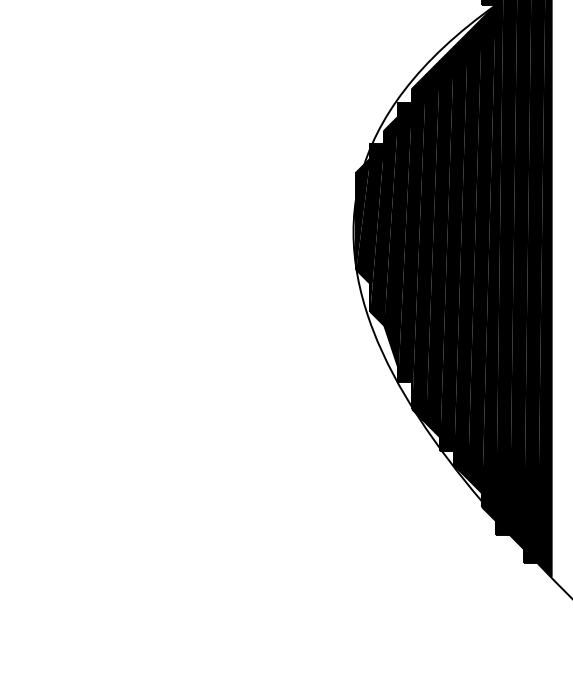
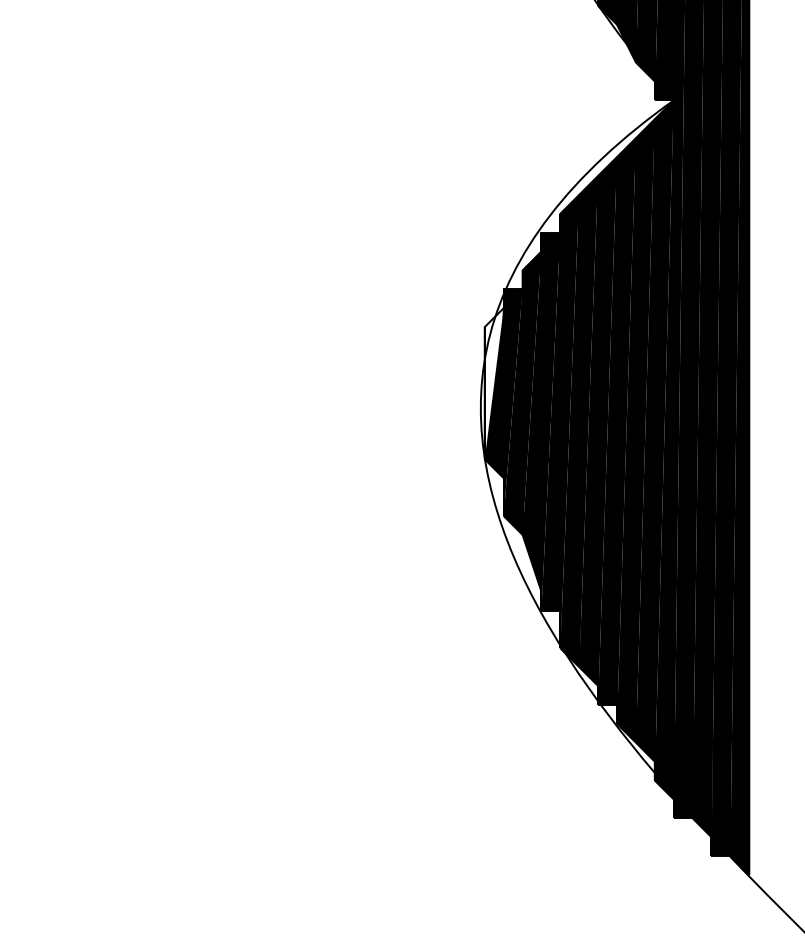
fill: (362, 214) -> (493, 383), removed

